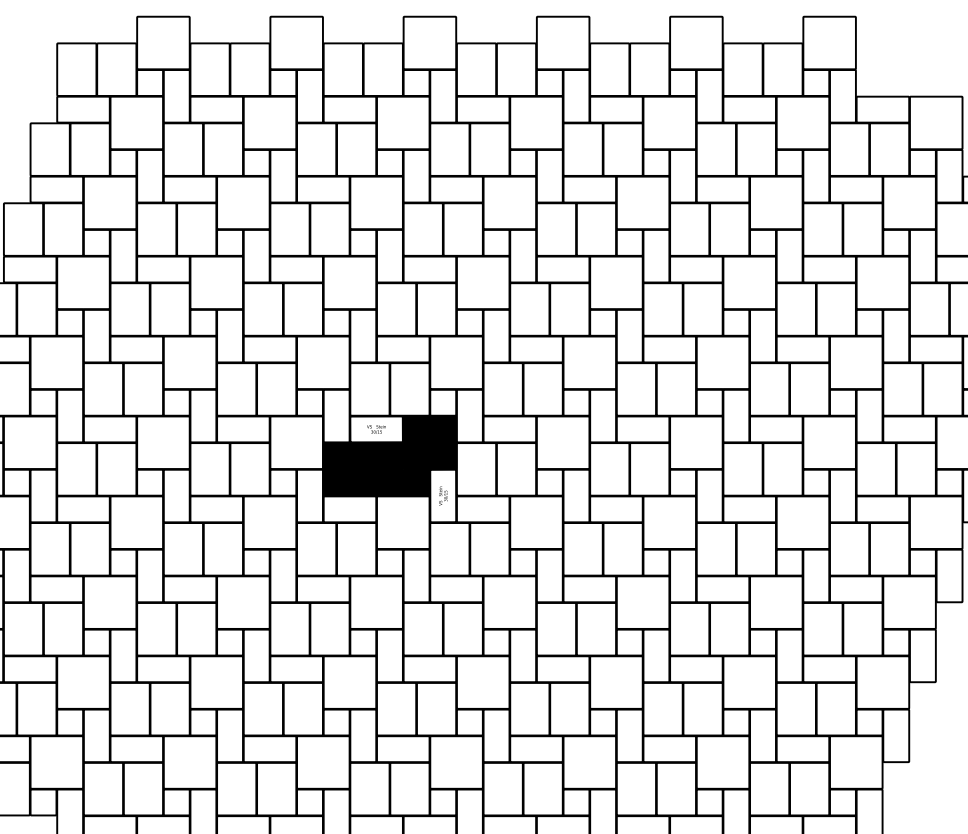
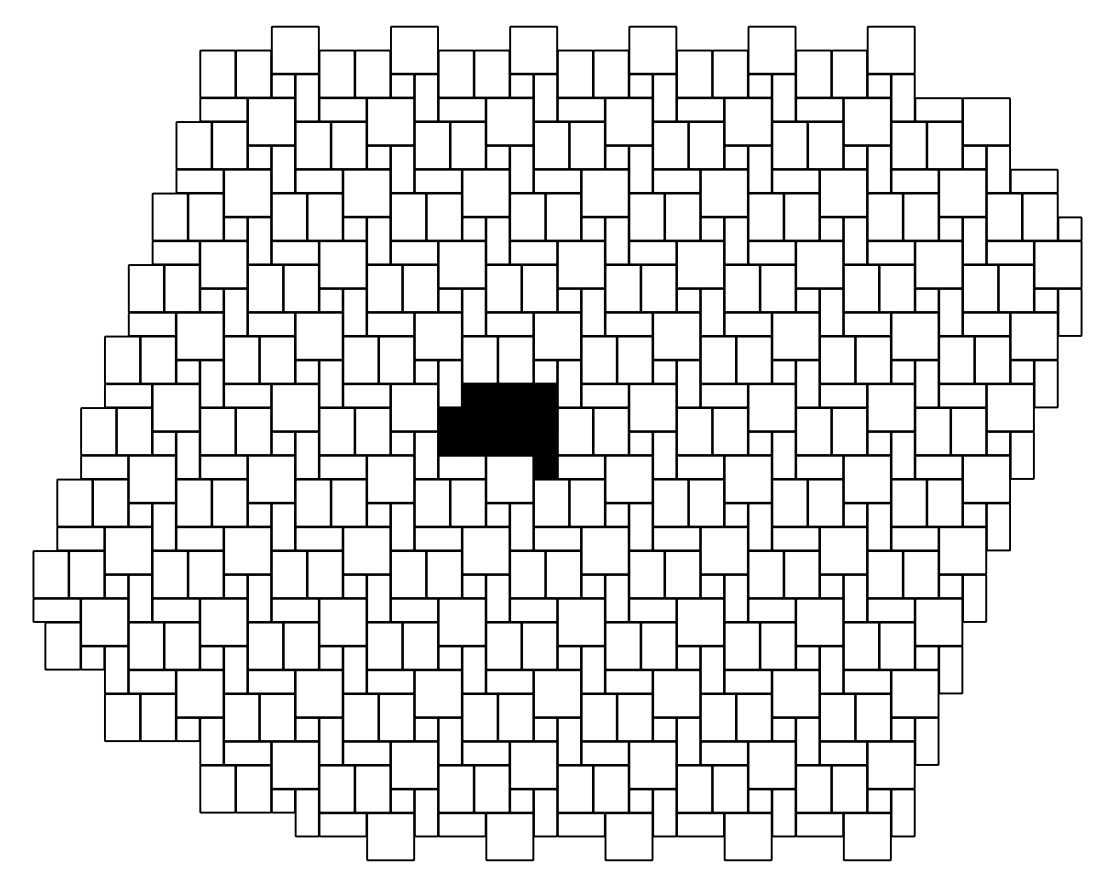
fill: (376, 429) -> (485, 395), added
fill: (443, 495) -> (545, 454), added

